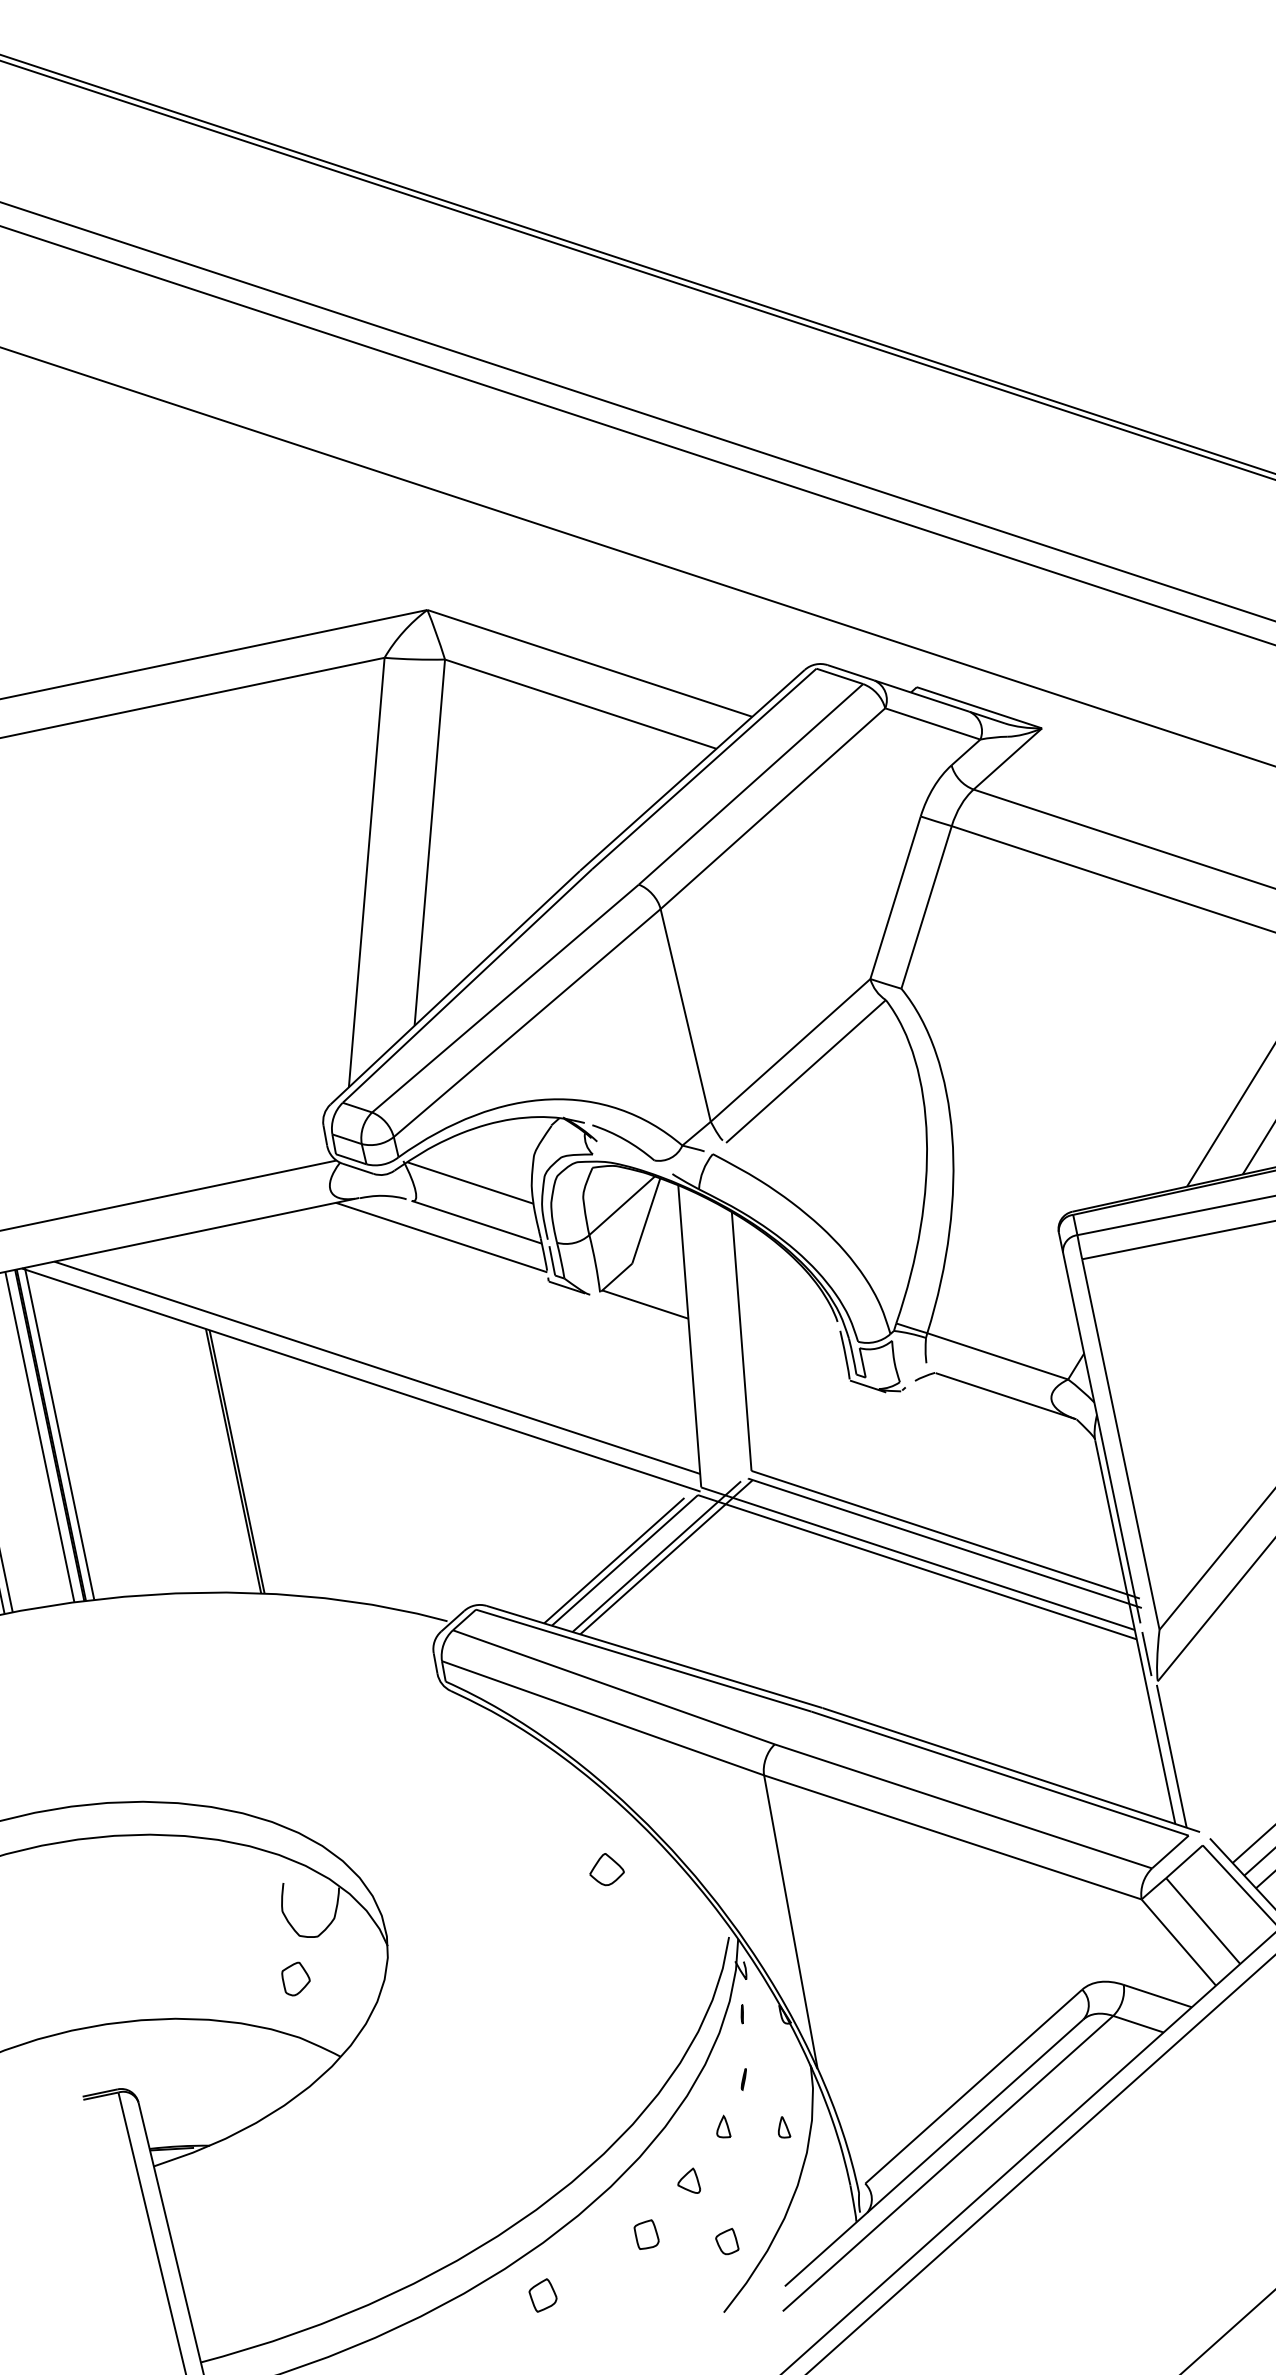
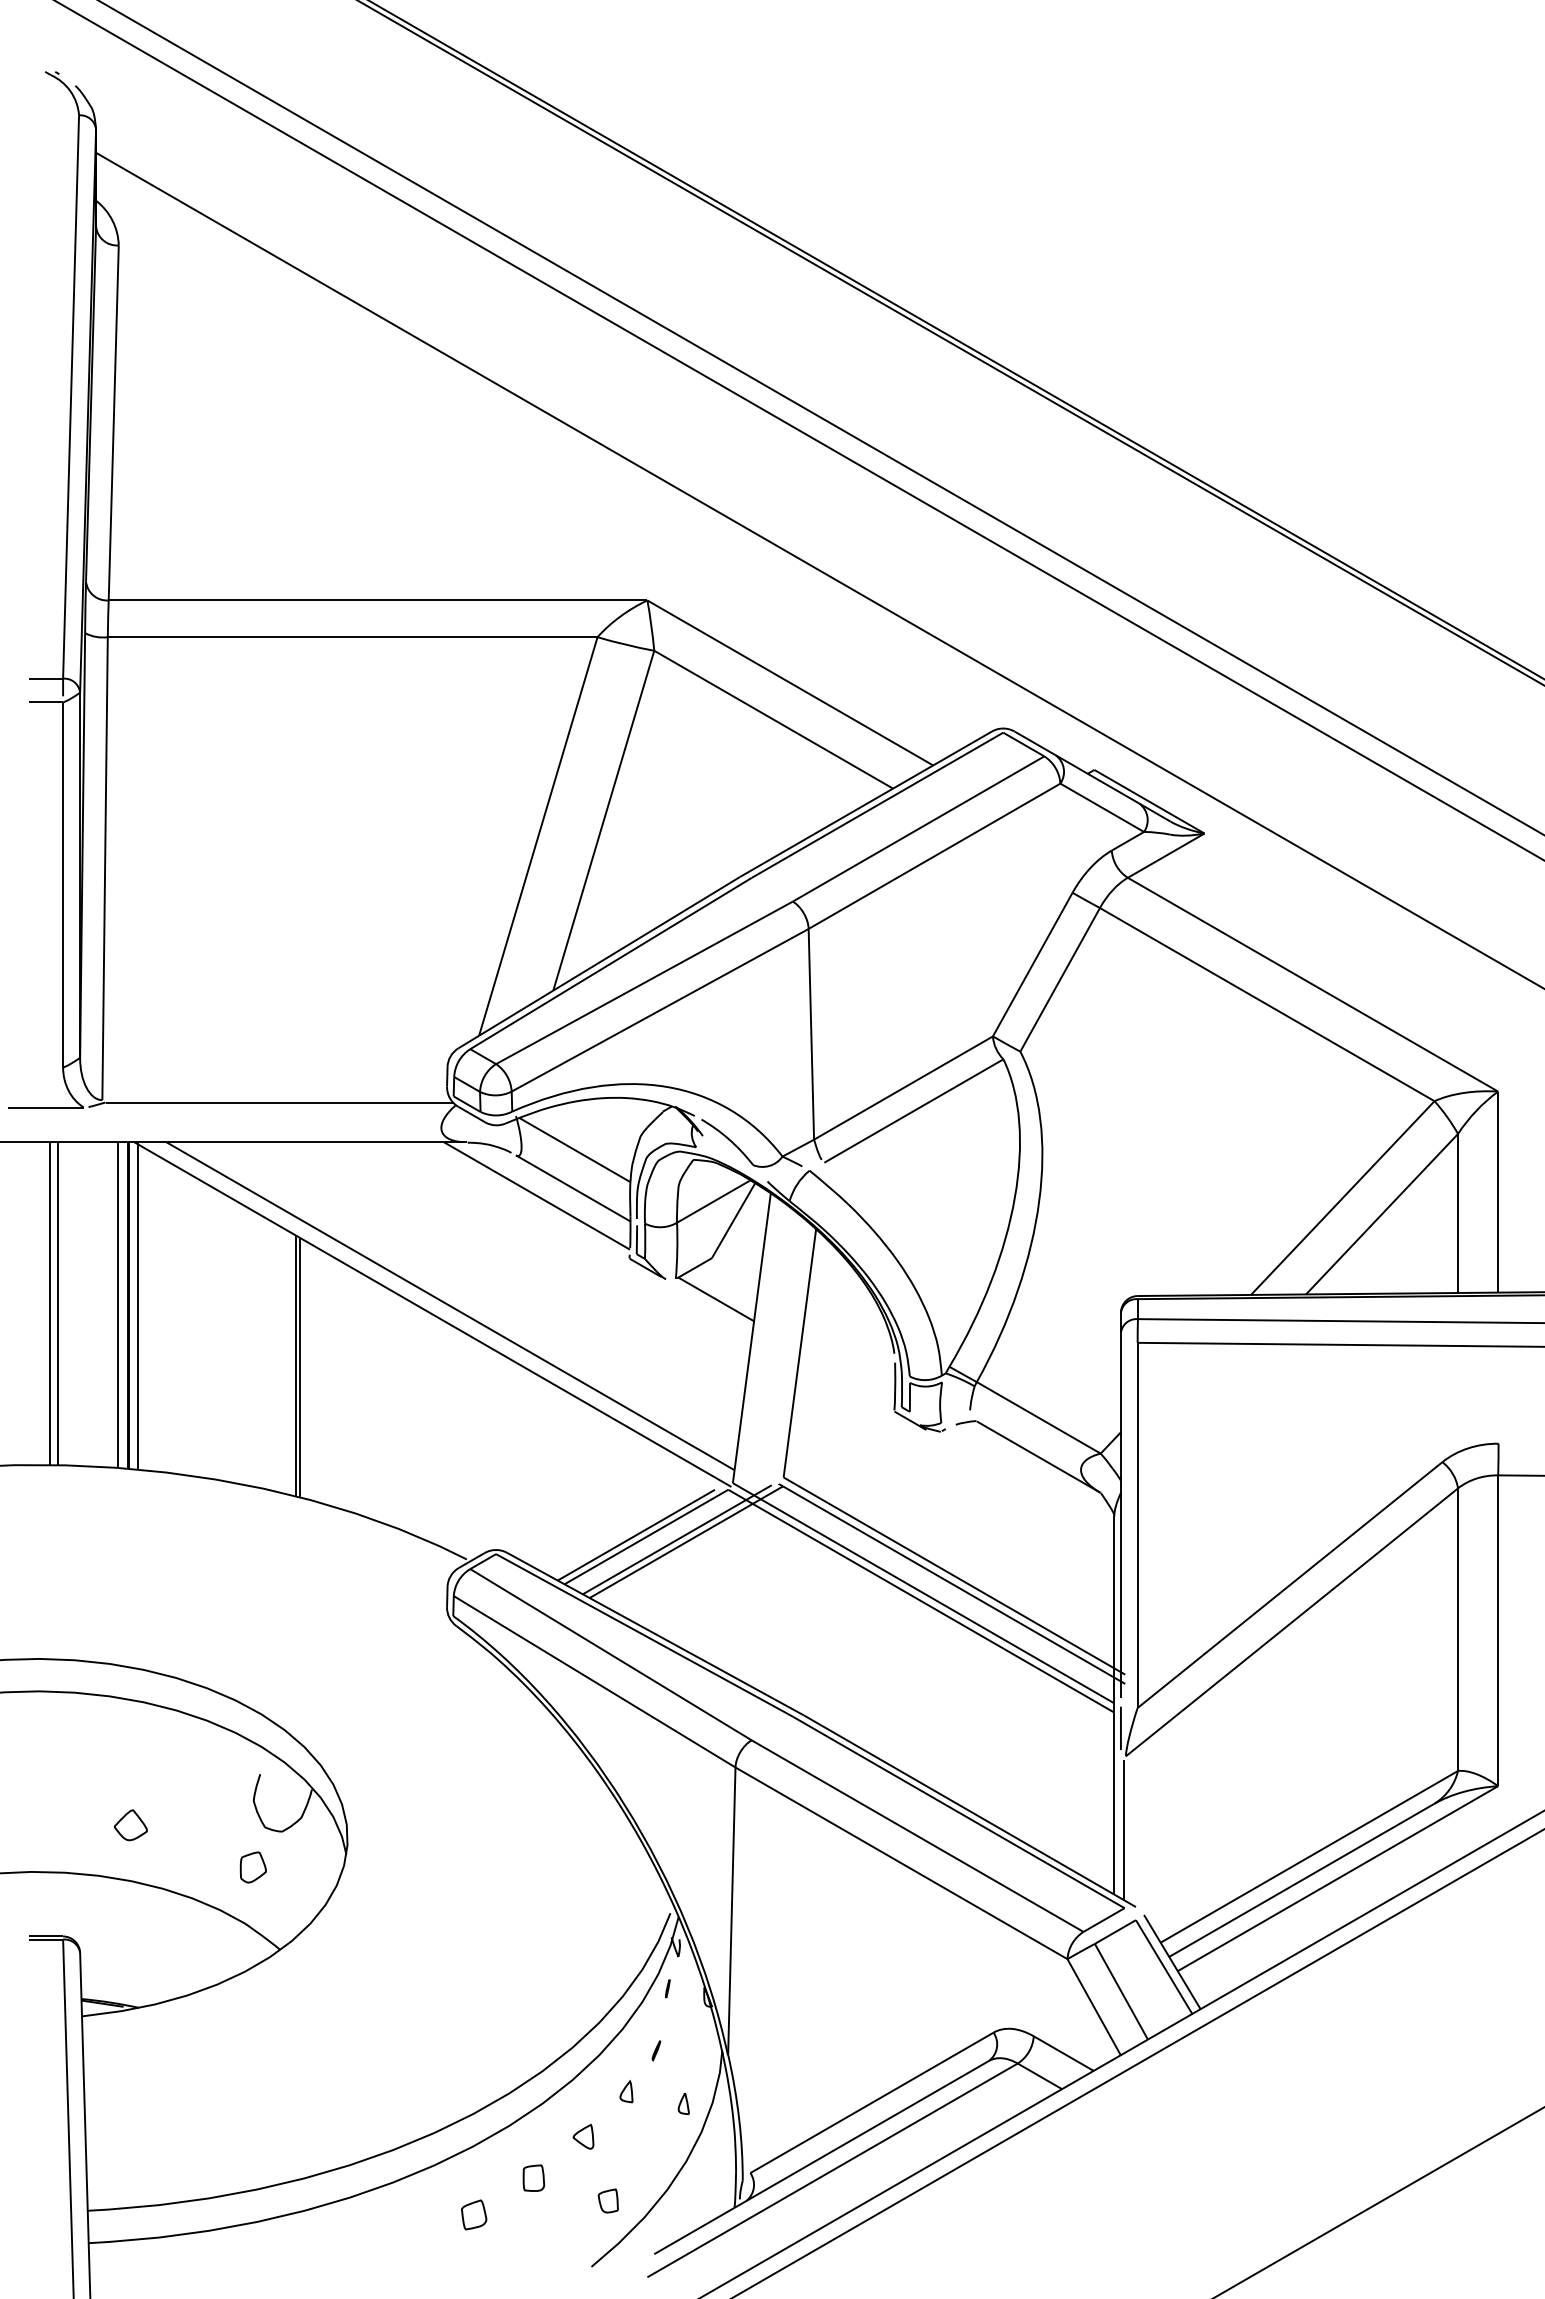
part: (605, 1869) -> (130, 1825), moved
part: (543, 2294) -> (474, 2214), moved

